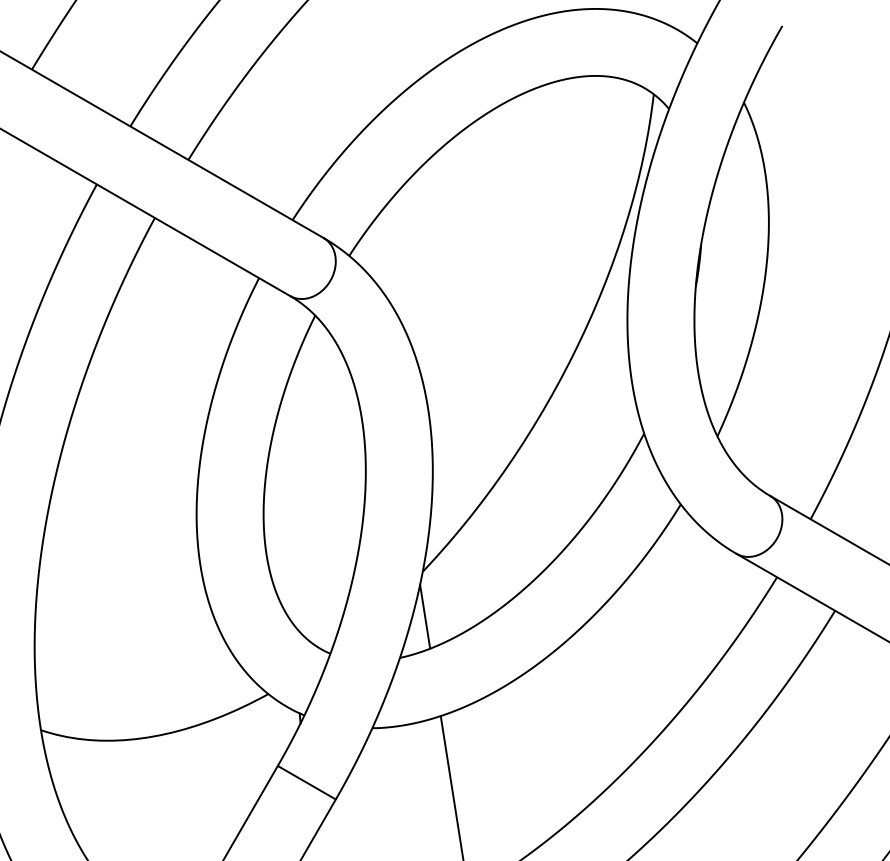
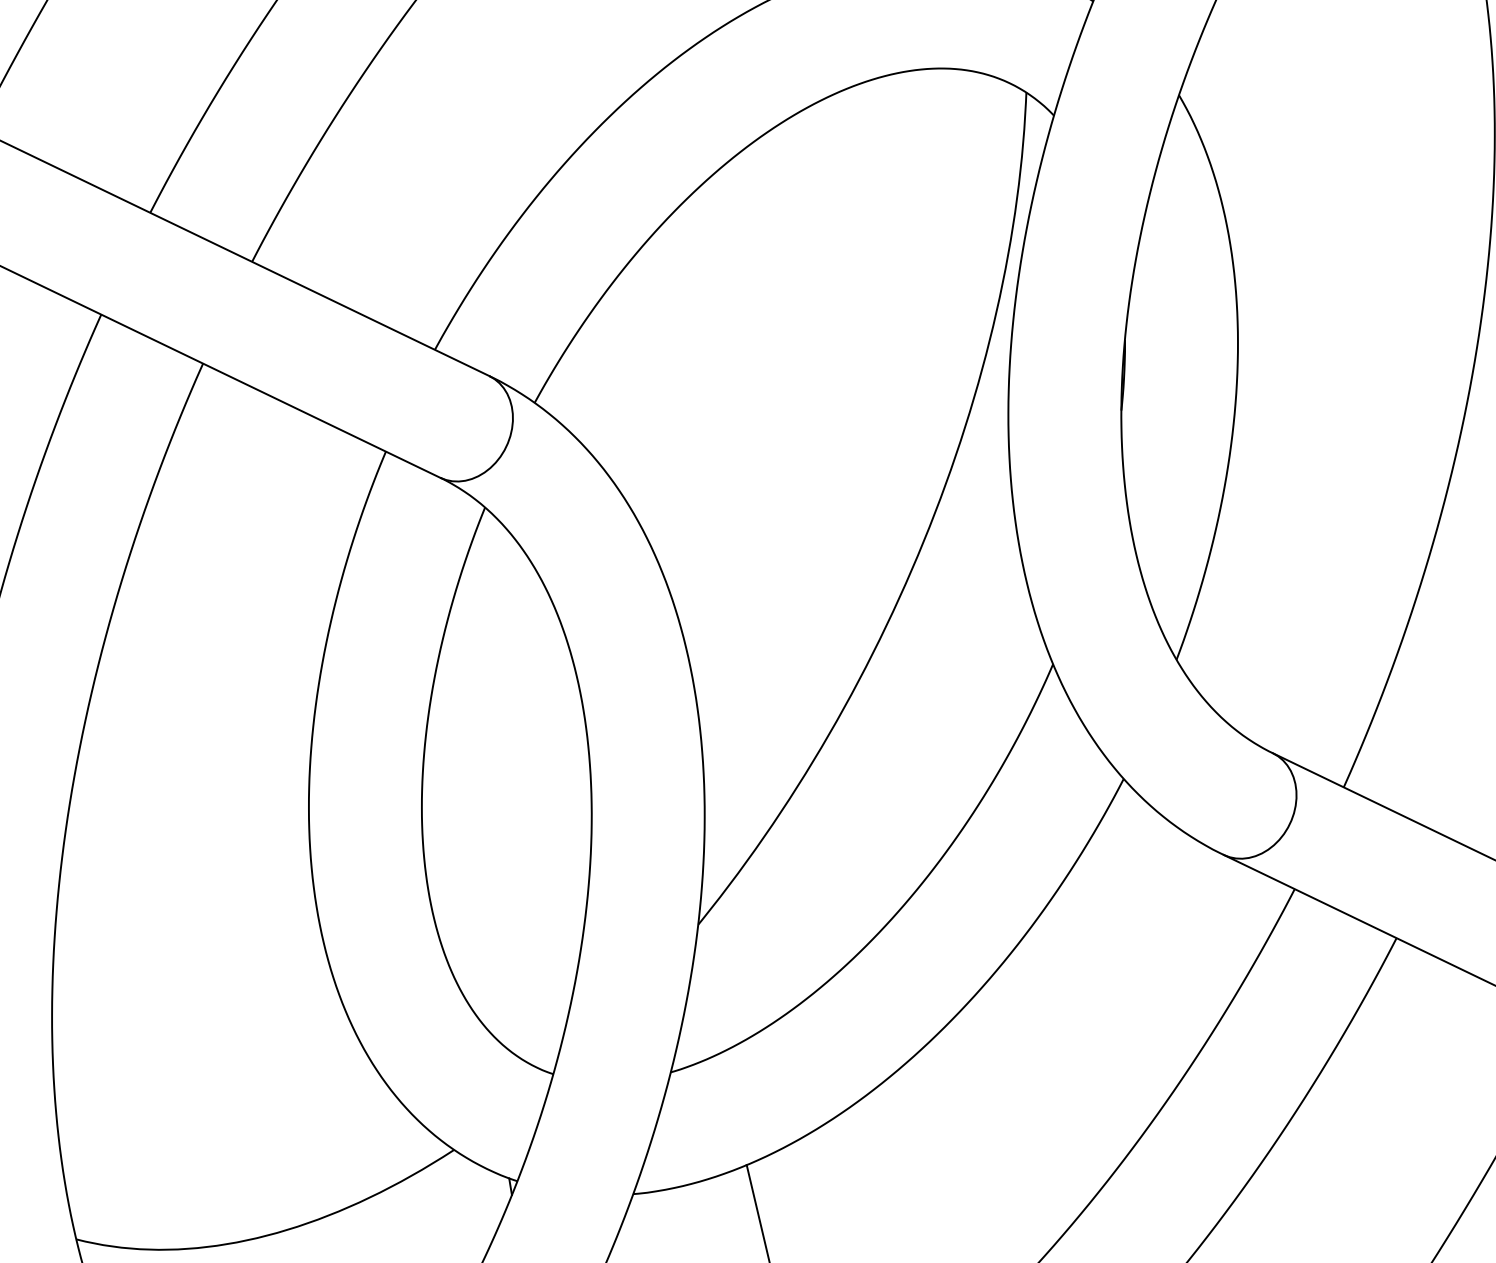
line: (425, 616) -> (708, 999), removed

